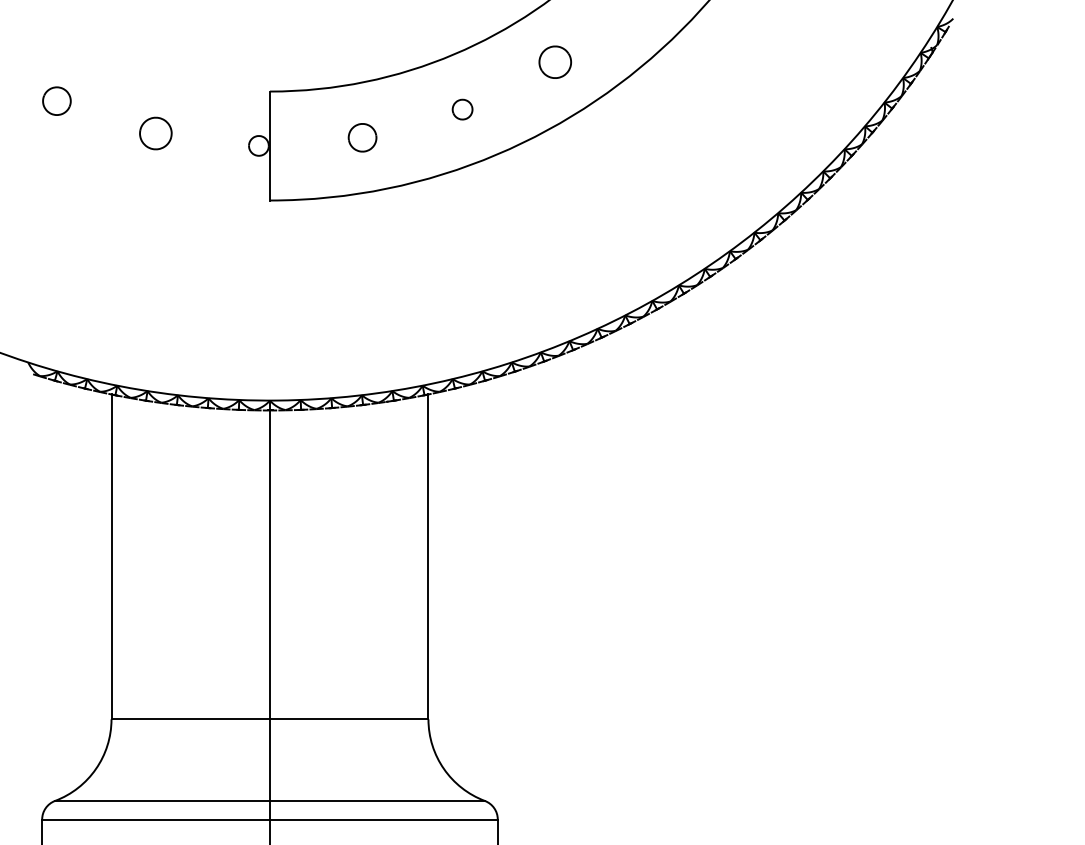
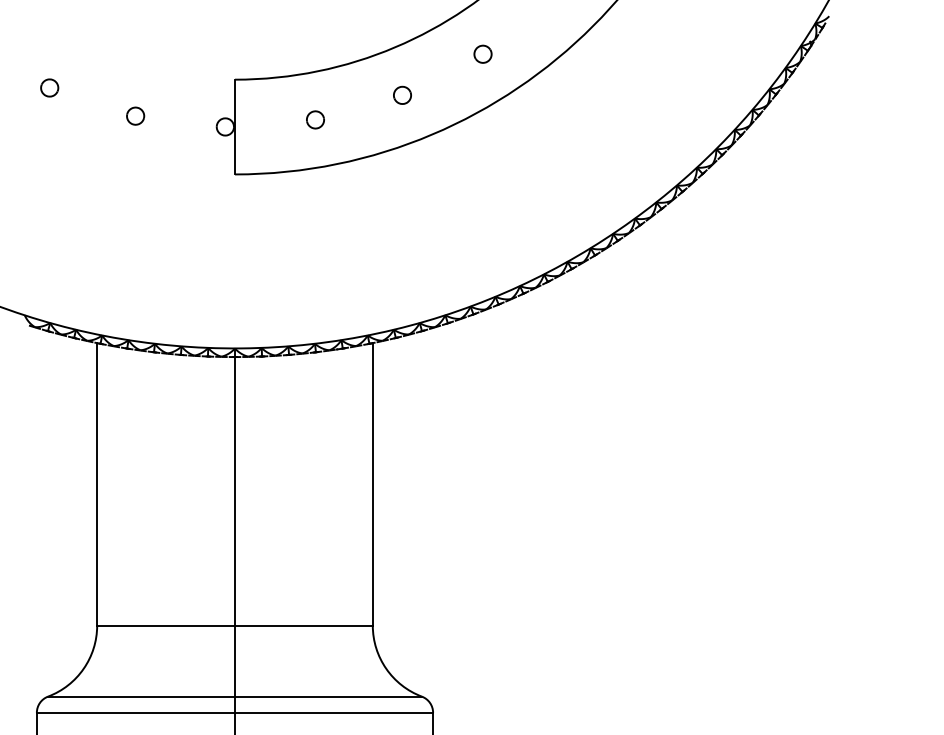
part: (554, 62) -> (482, 54), size x0.62
part: (56, 100) -> (49, 87), size x0.71
part: (155, 133) -> (135, 116), size x0.62
part: (362, 137) -> (315, 119), size x0.71

